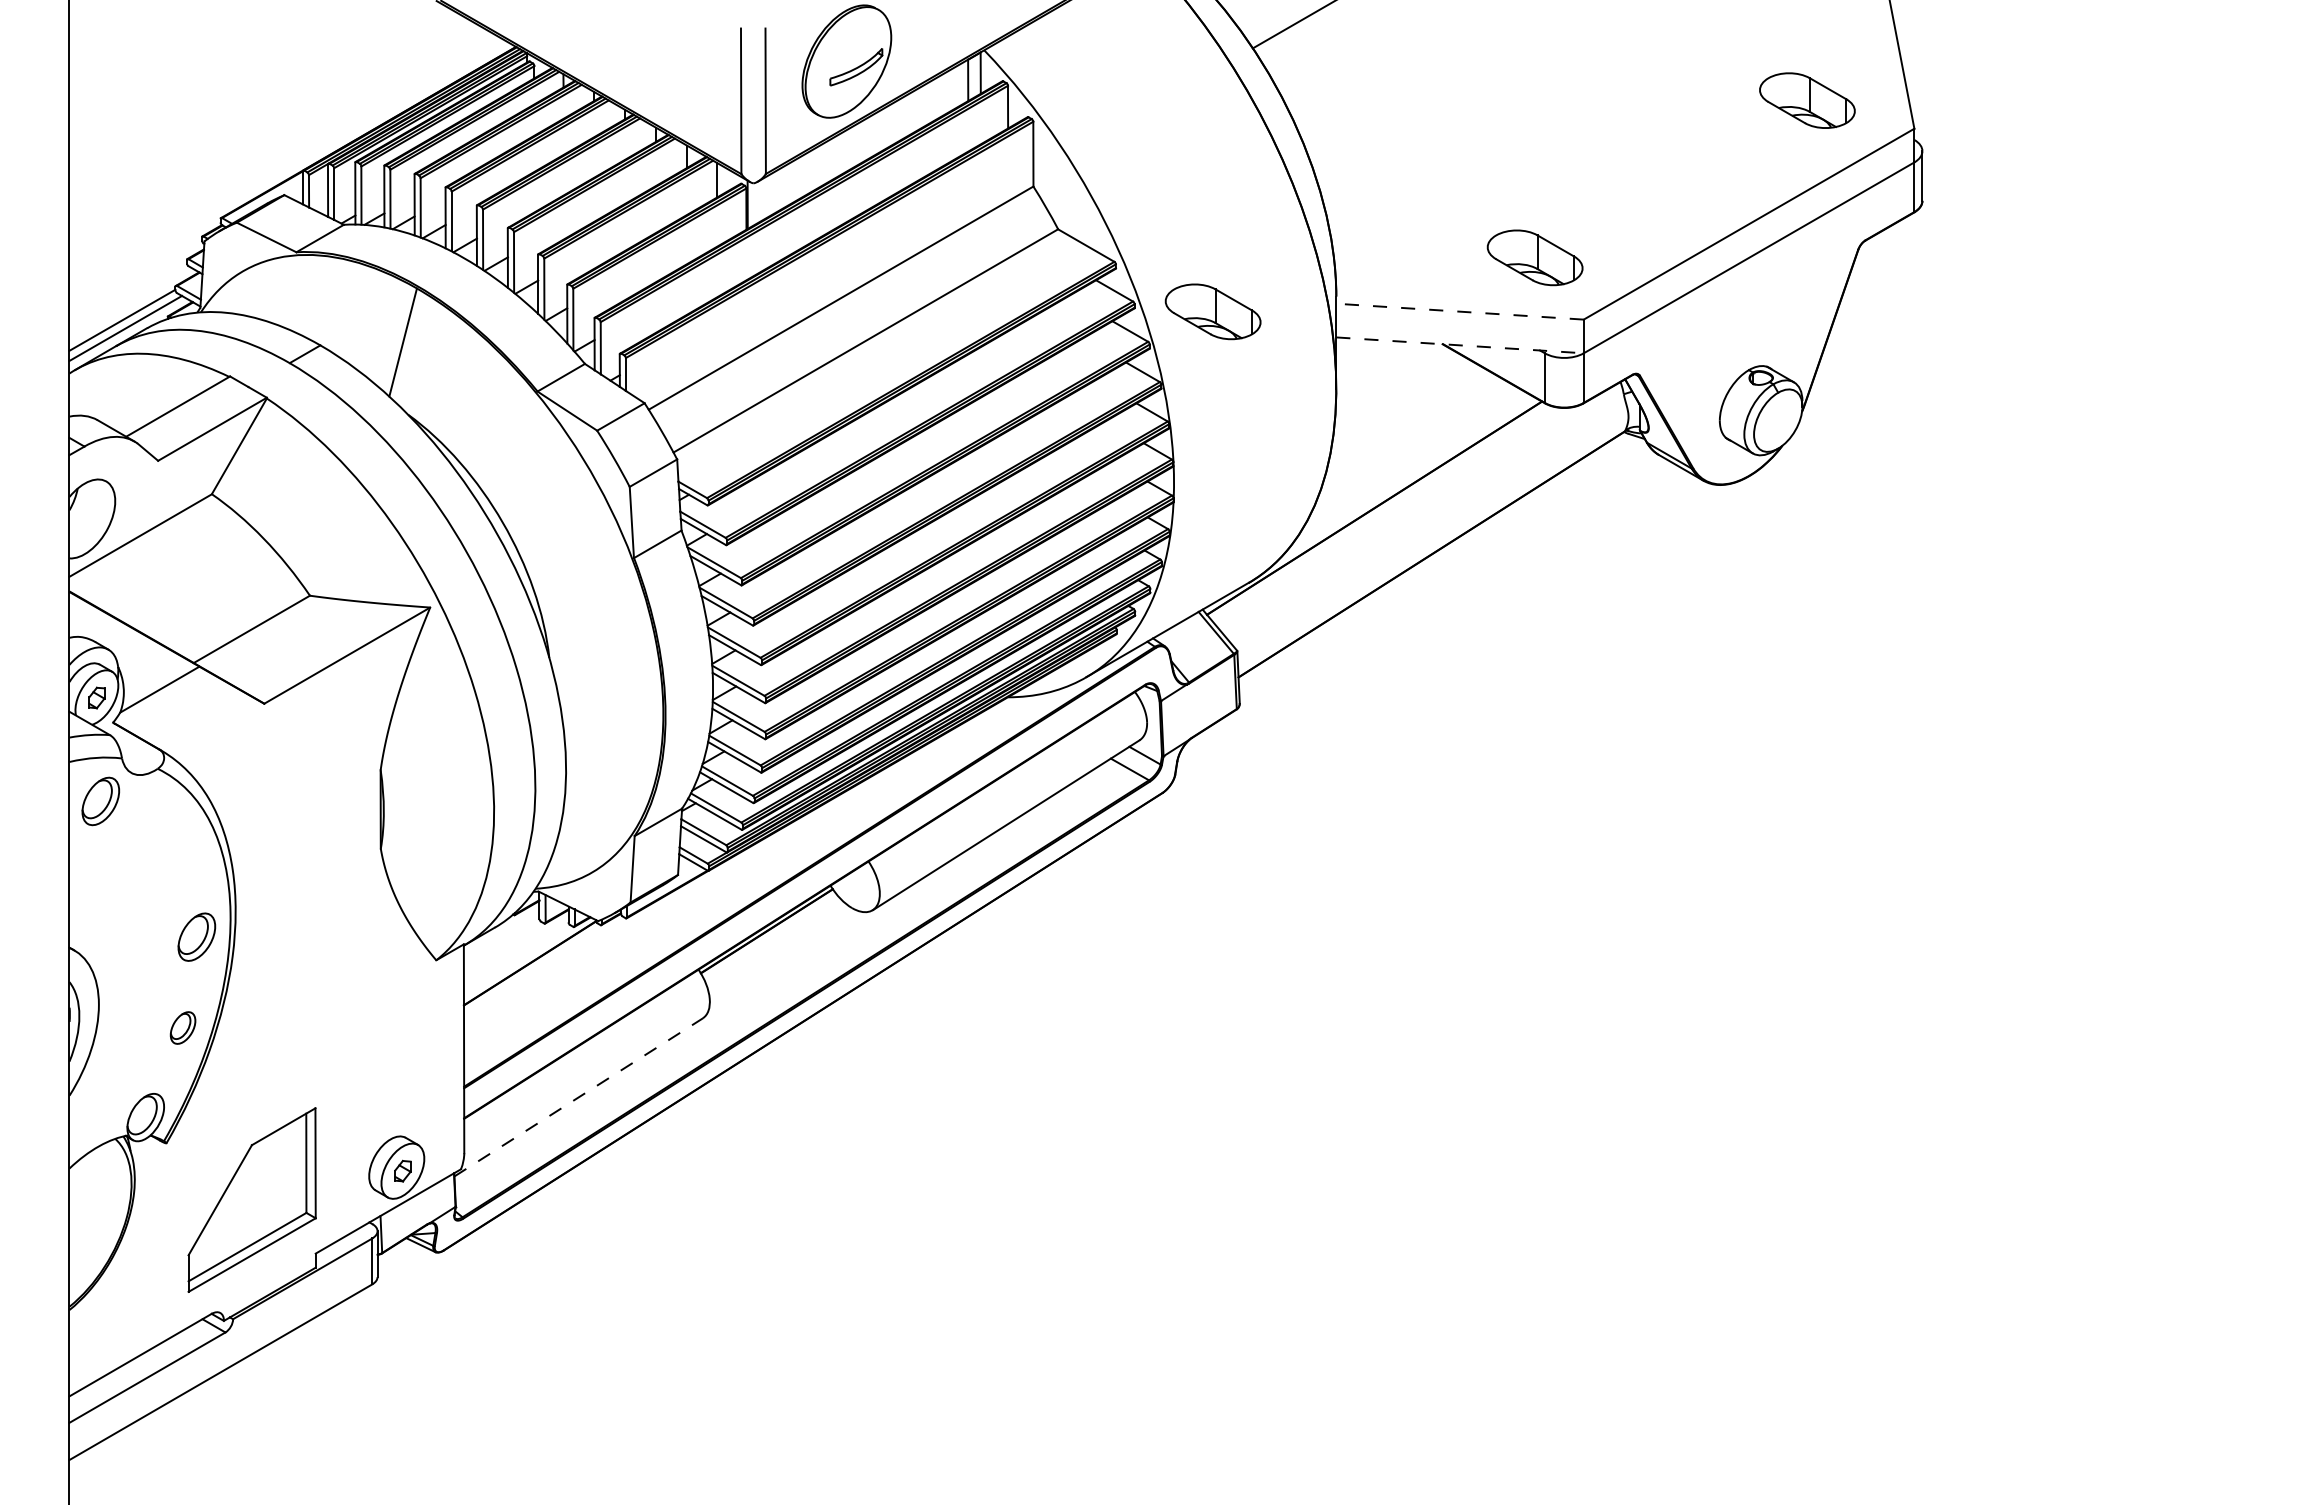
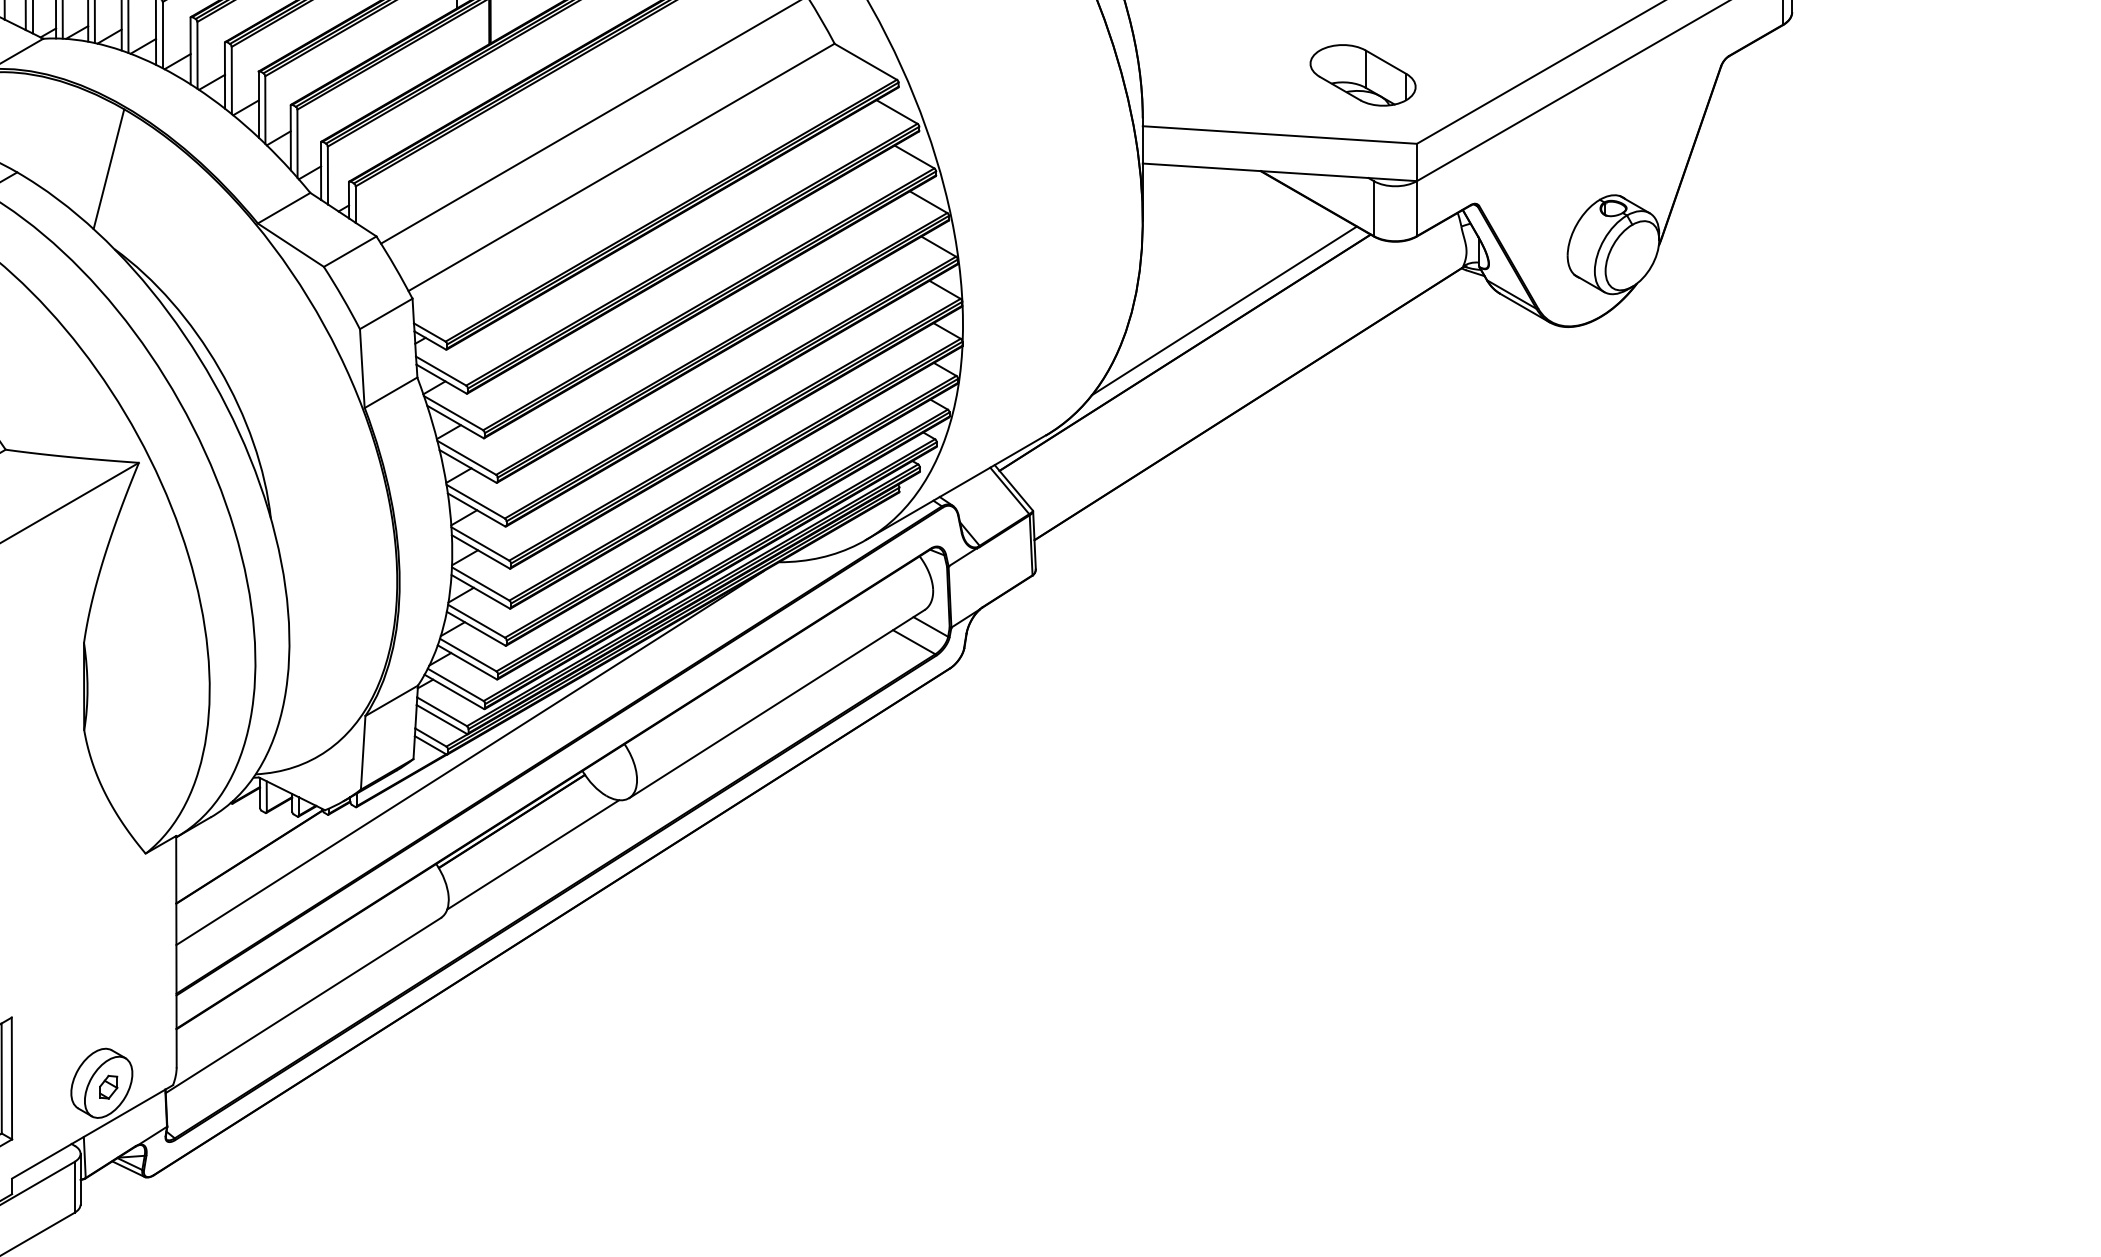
part: (1212, 311) -> (1005, 134), removed
line: (1459, 311) -> (1279, 134), dashed -> solid
line: (1460, 345) -> (1280, 172), dashed -> solid
line: (1409, 470) -> (1223, 310), added
line: (729, 873) -> (470, 757), added
line: (785, 961) -> (532, 854), added
line: (579, 1097) -> (304, 1005), dashed -> solid

